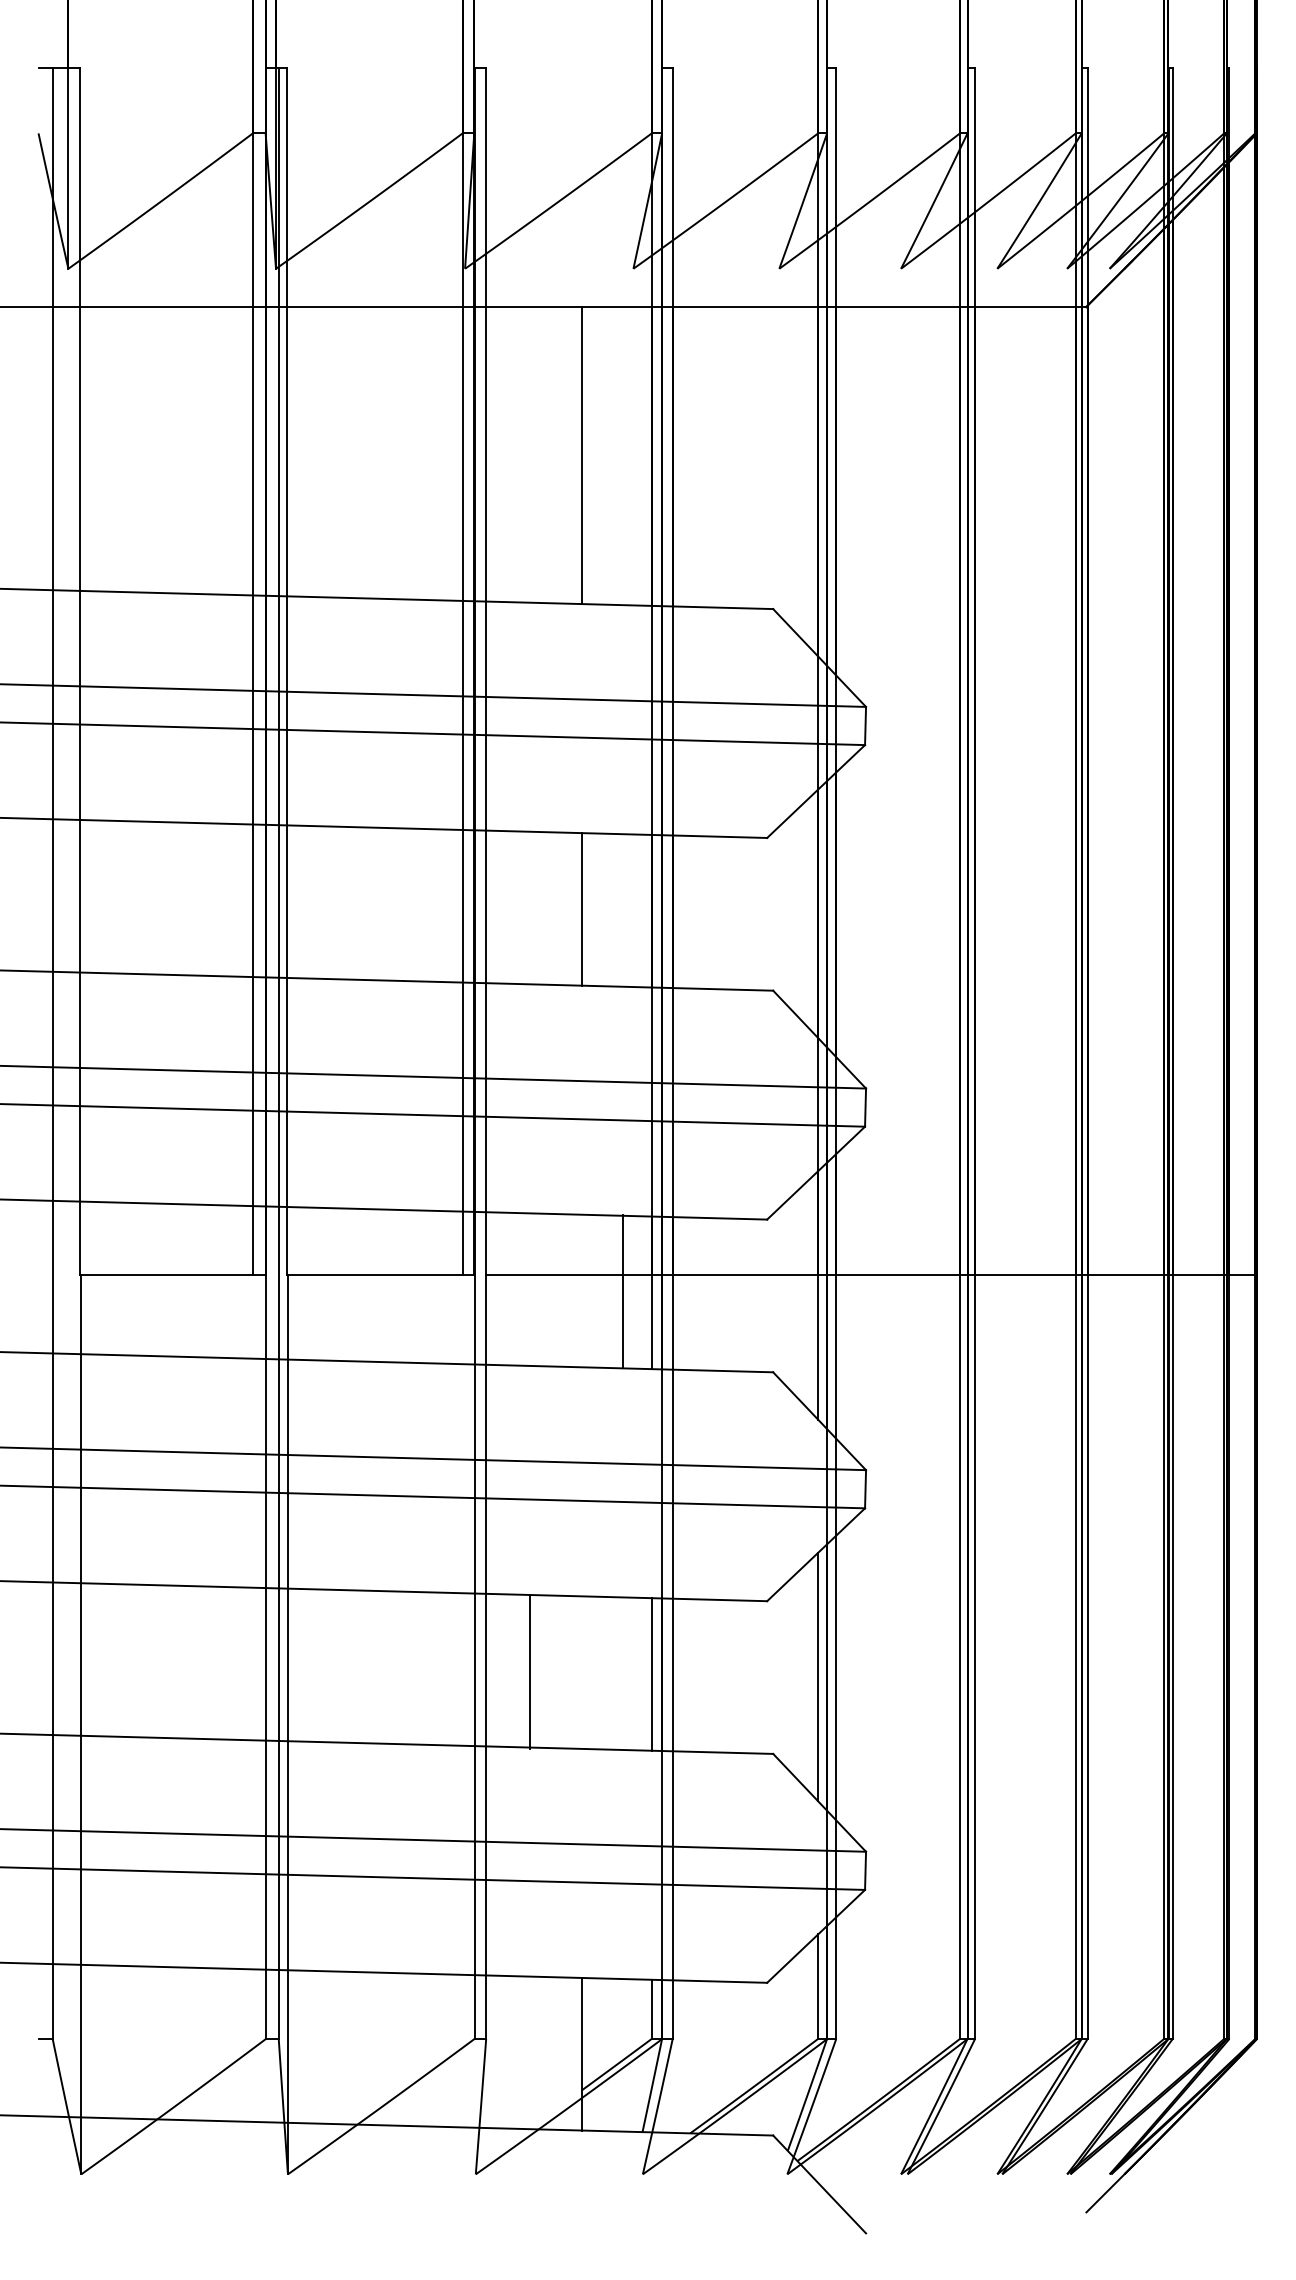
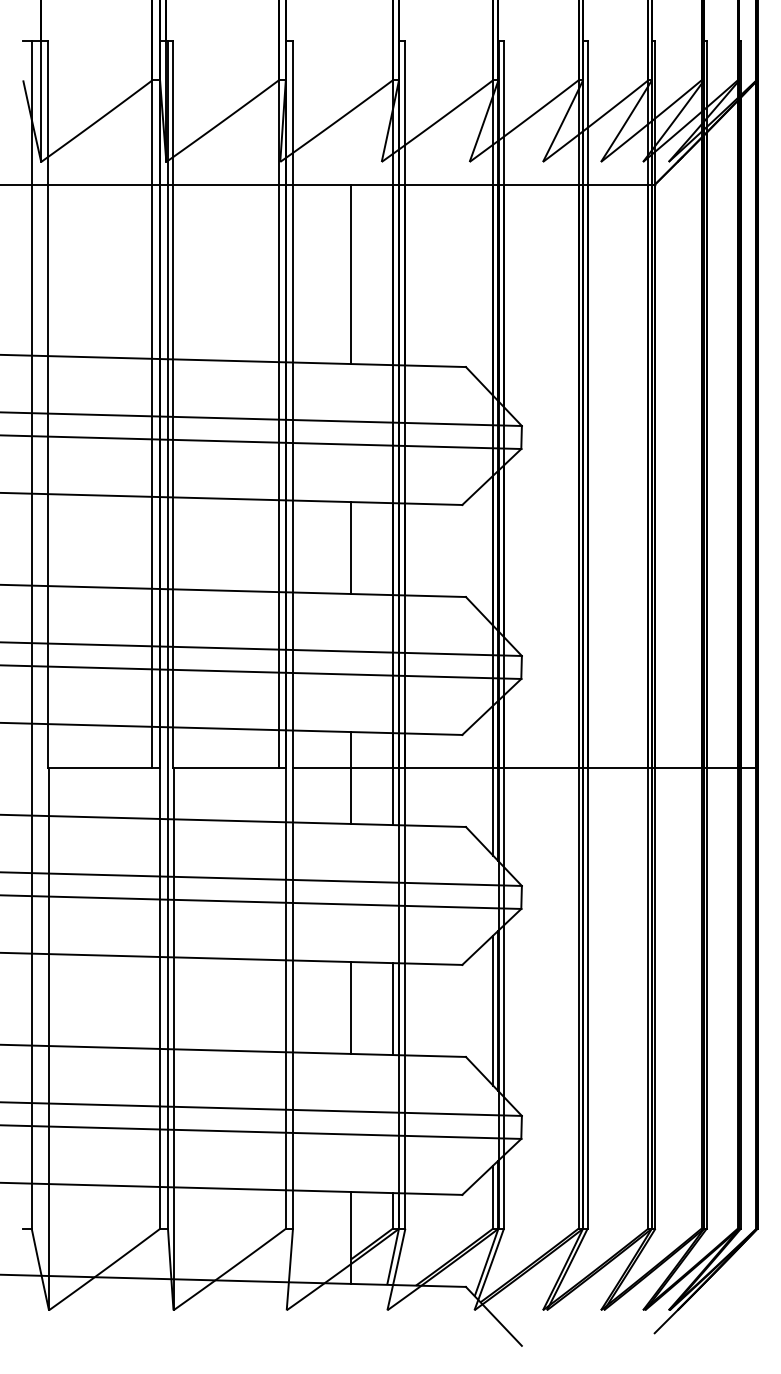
line: (623, 1290) -> (350, 777), moved
line: (530, 1671) -> (350, 1007), moved

